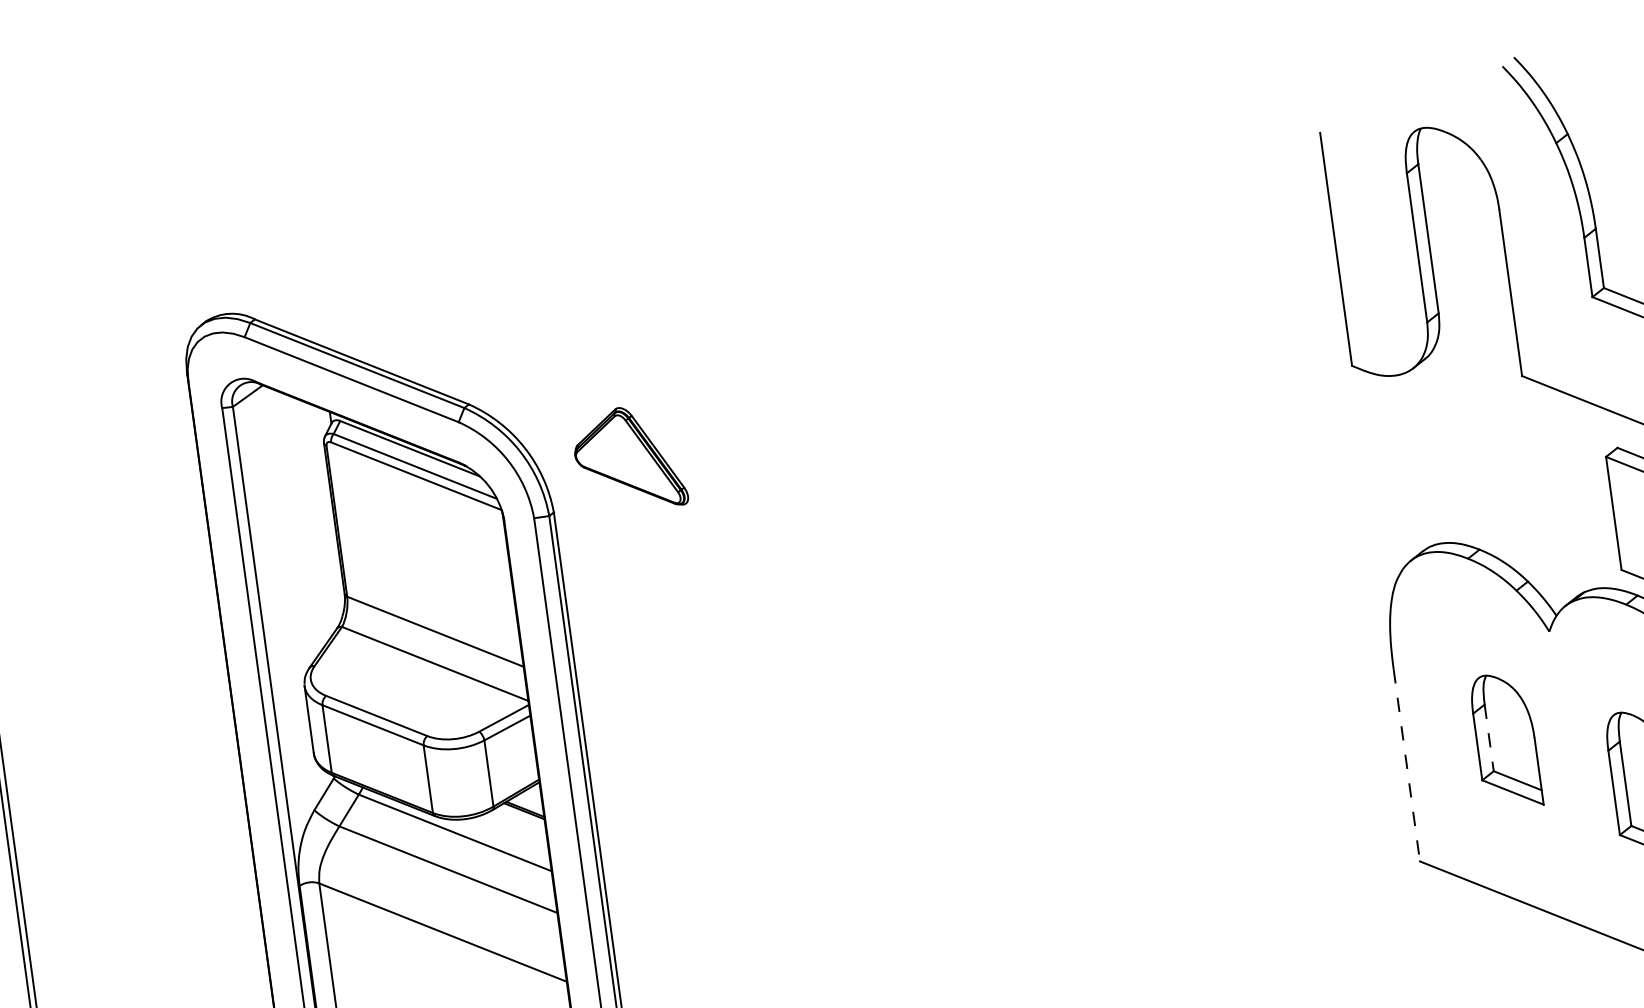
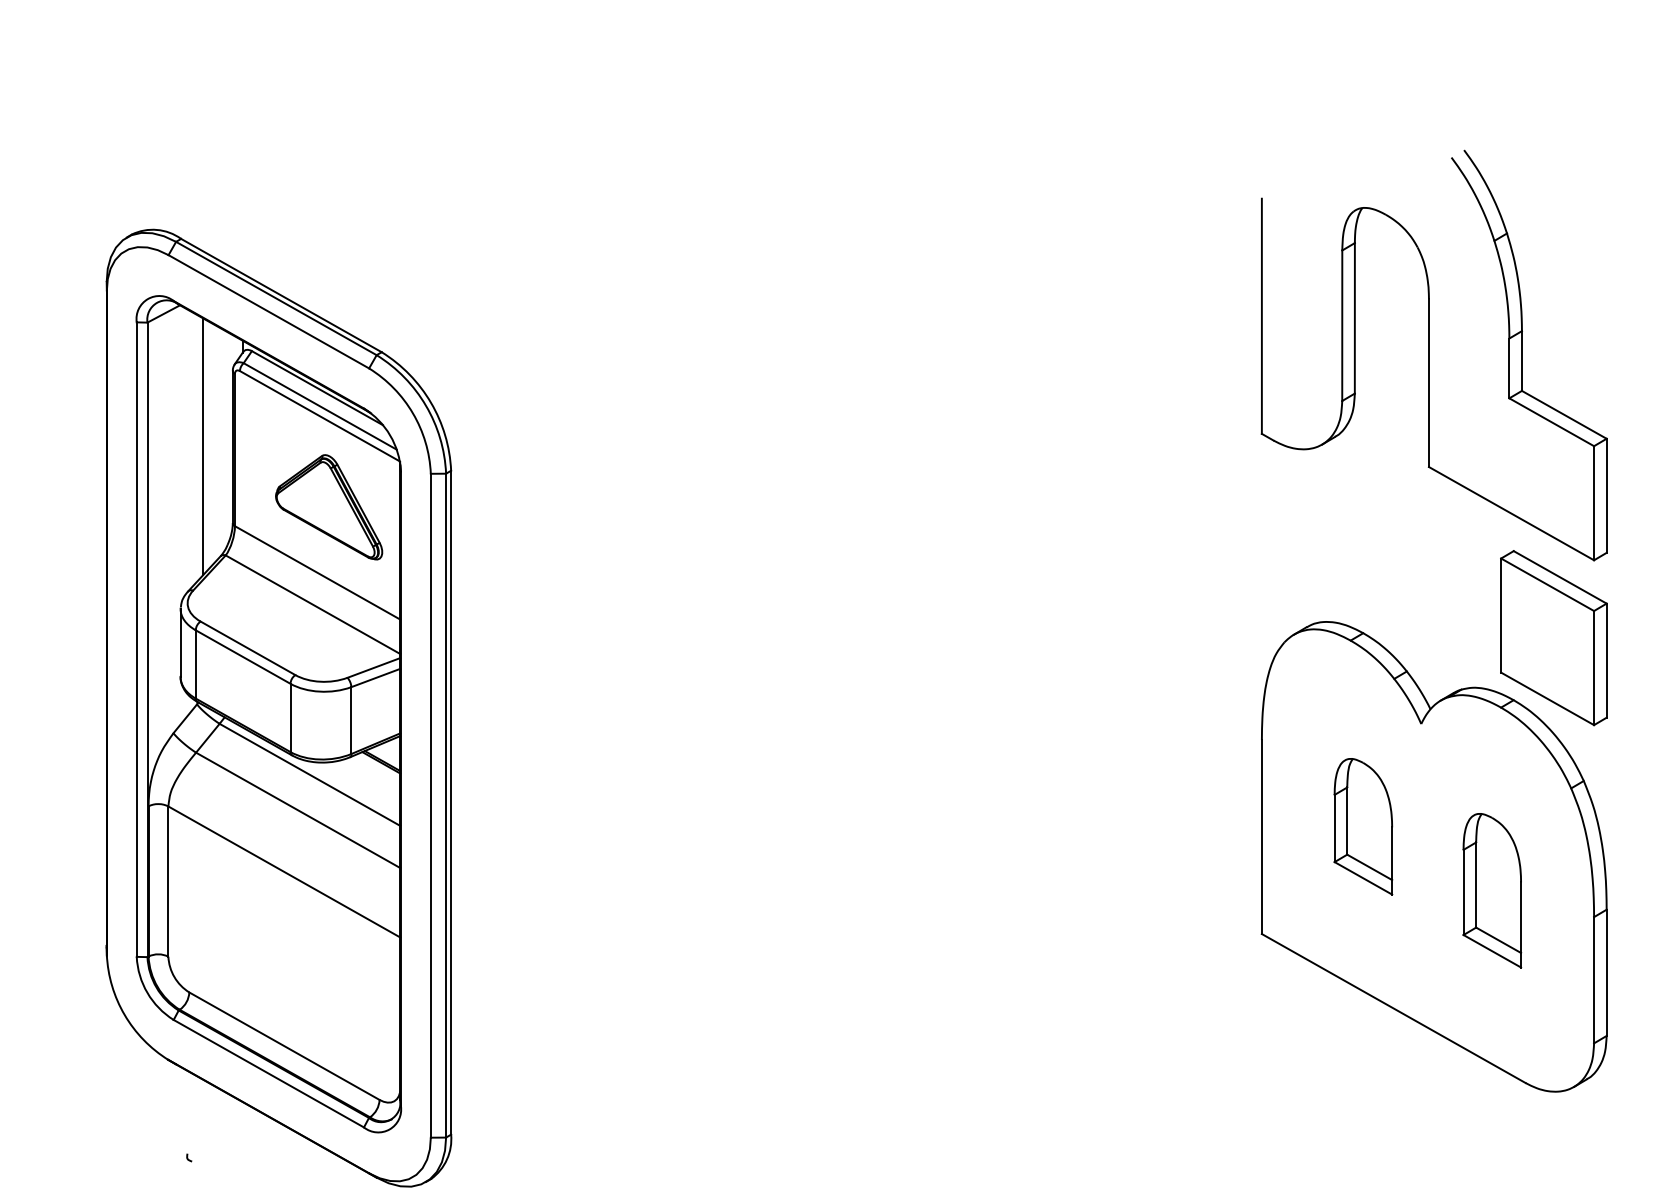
part: (629, 459) -> (329, 507), moved
line: (305, 522) -> (203, 446), added
line: (1489, 738) -> (1347, 821), dashed -> solid
line: (1406, 765) -> (1261, 837), dashed -> solid

